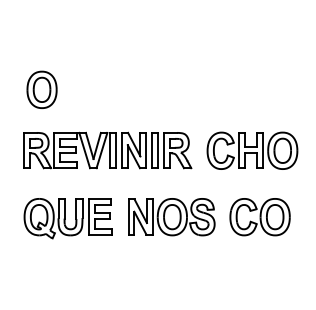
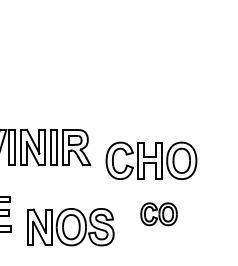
part: (252, 150) -> (151, 160), moved
part: (171, 217) -> (70, 227), moved
part: (259, 217) -> (158, 214), size x0.6

